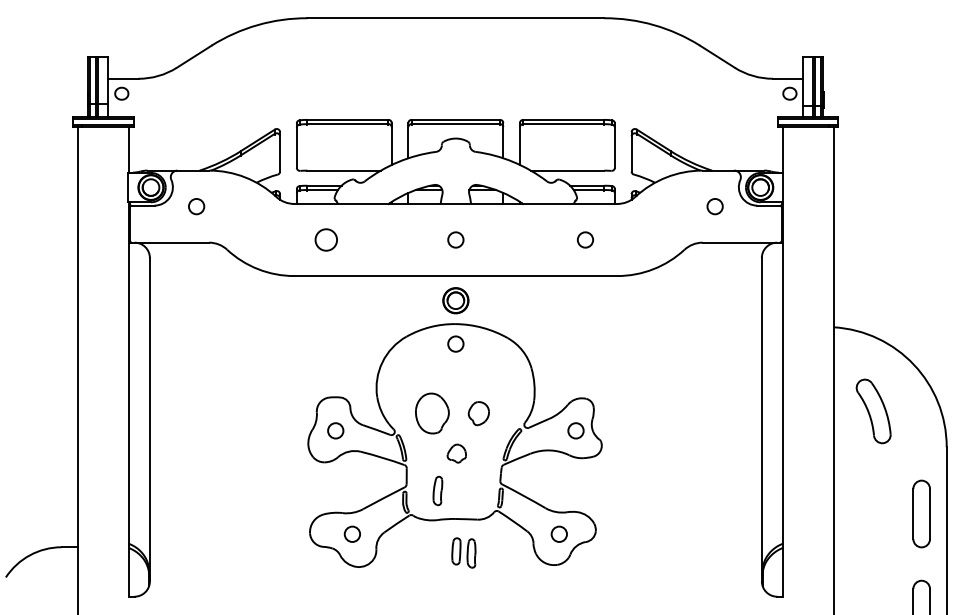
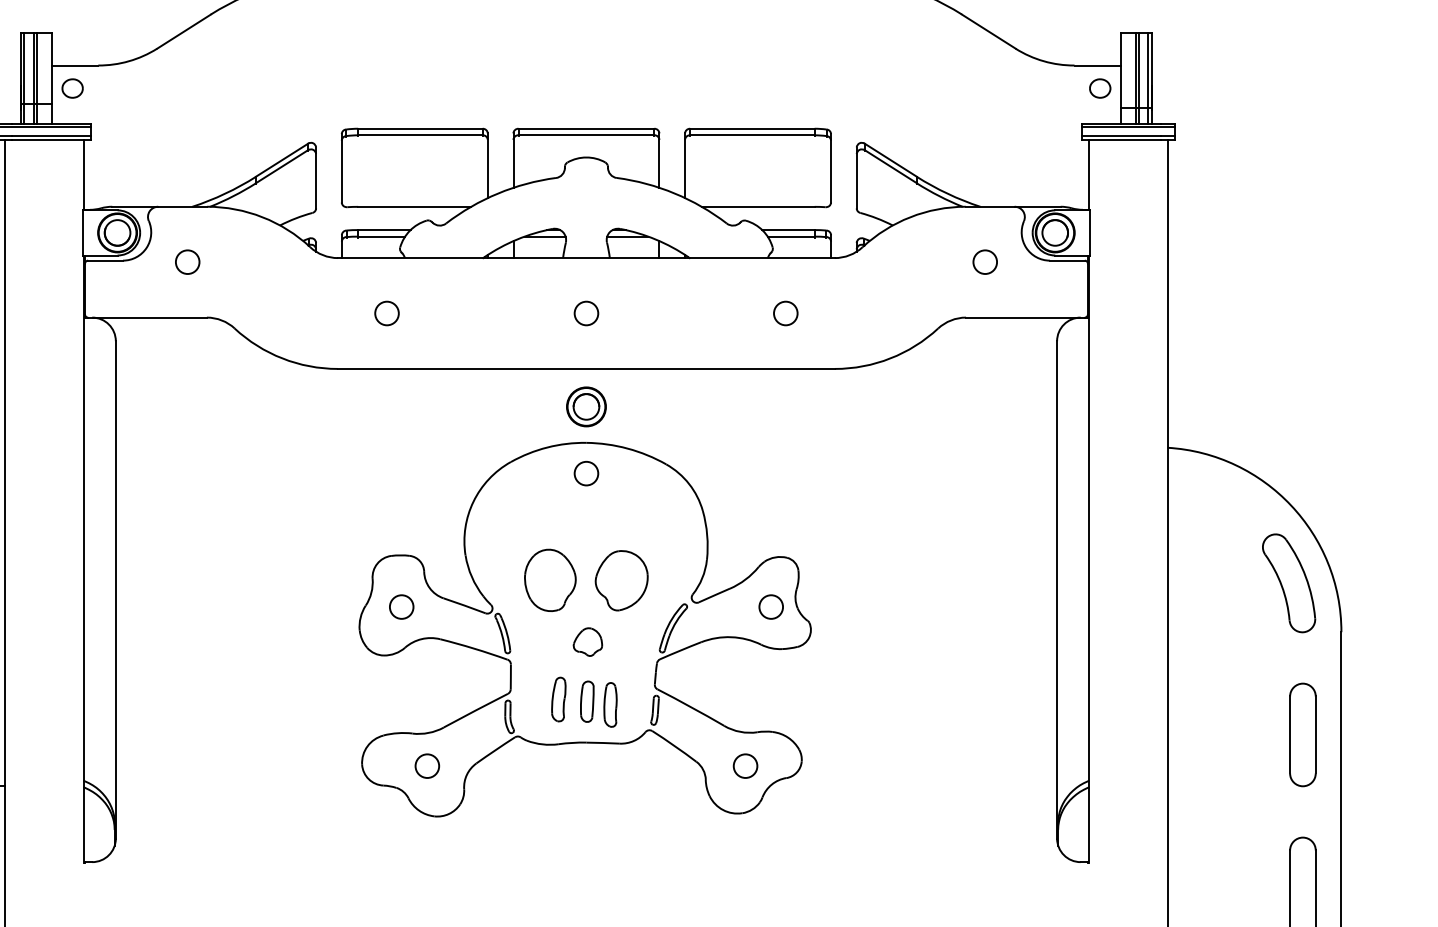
circle: (325, 239) -> (385, 312), size x0.71
part: (873, 411) -> (1288, 583), moved
part: (478, 413) -> (621, 580), size x1.67
part: (463, 552) -> (598, 703), moved

